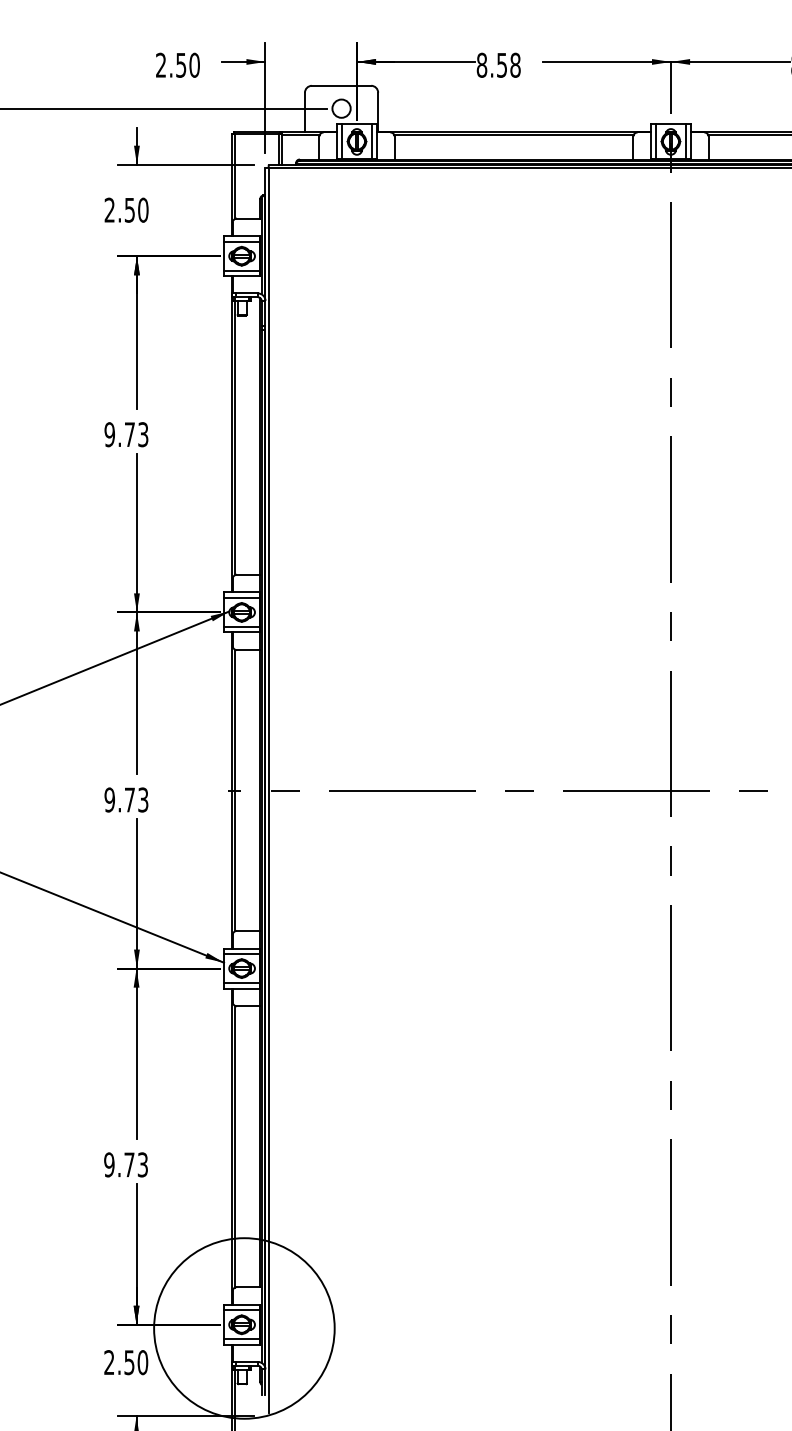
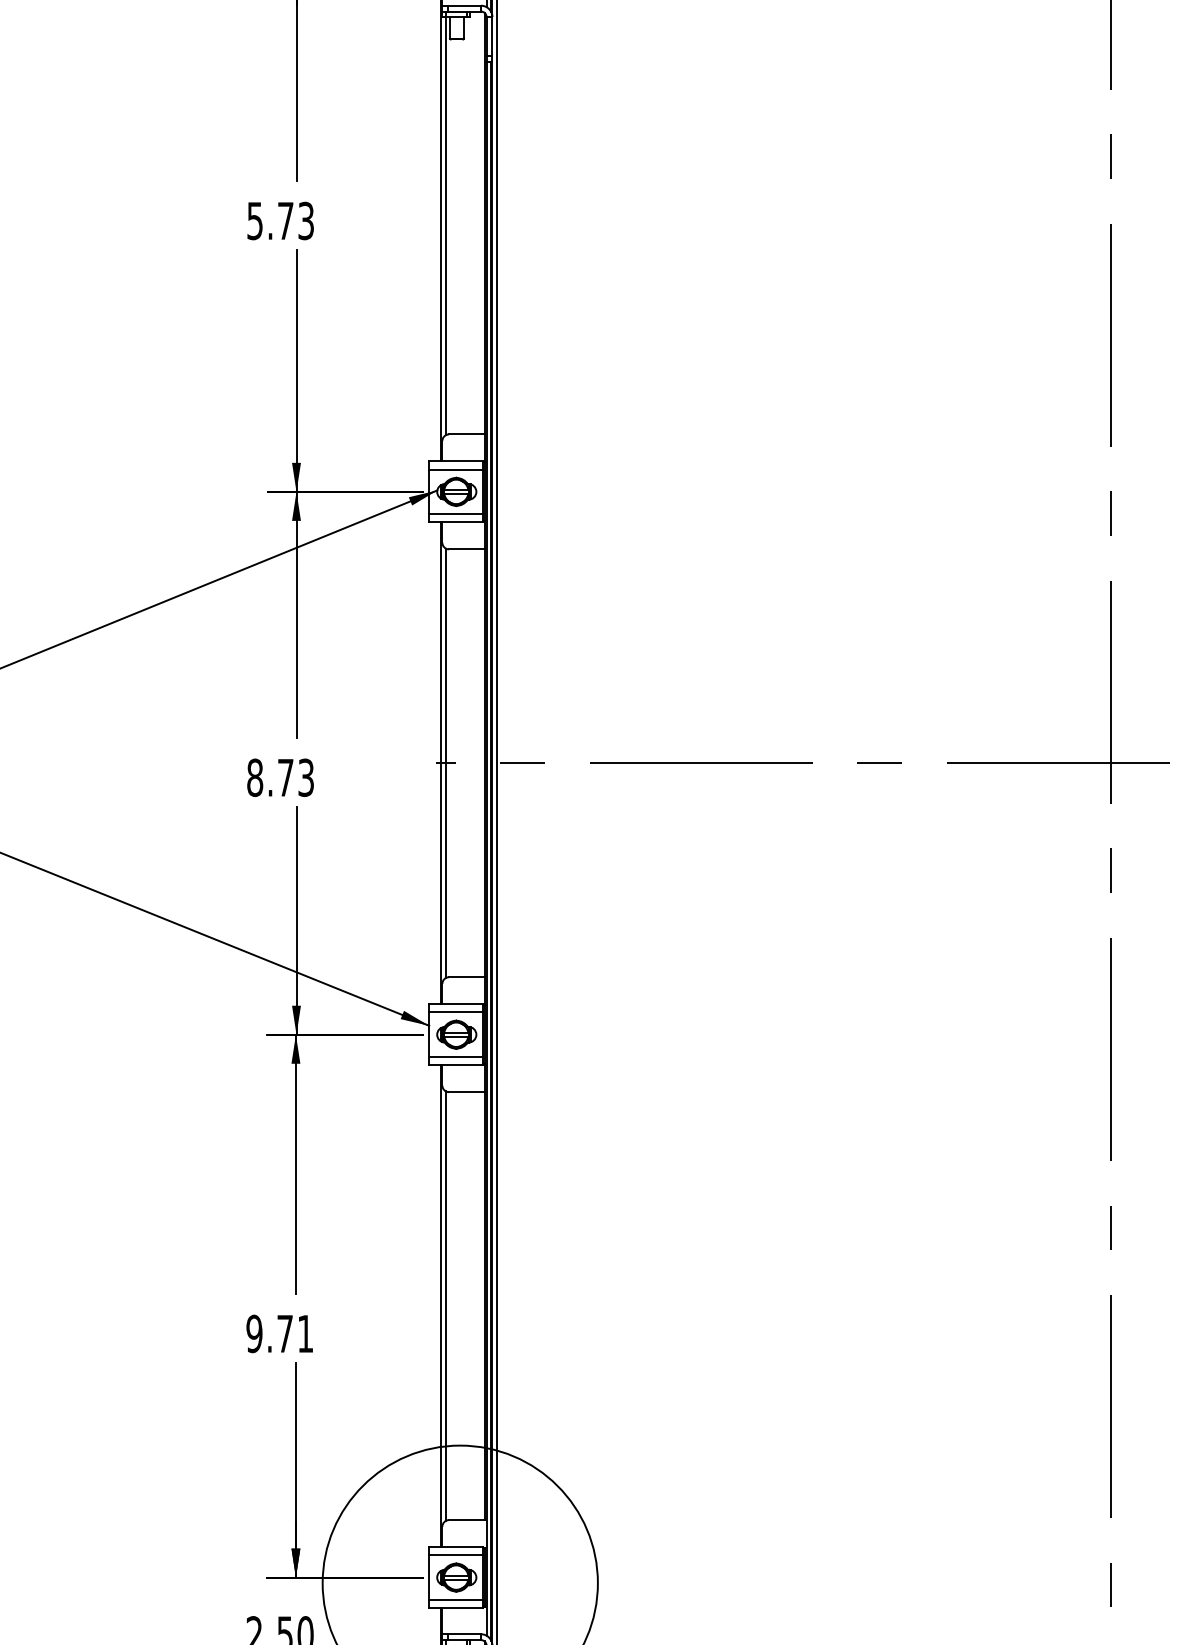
text: (109, 434) -> (254, 220), 9.73 -> 5.73
text: (109, 799) -> (254, 777), 9.73 -> 8.73
text: (142, 1164) -> (304, 1333), 9.73 -> 9.71

